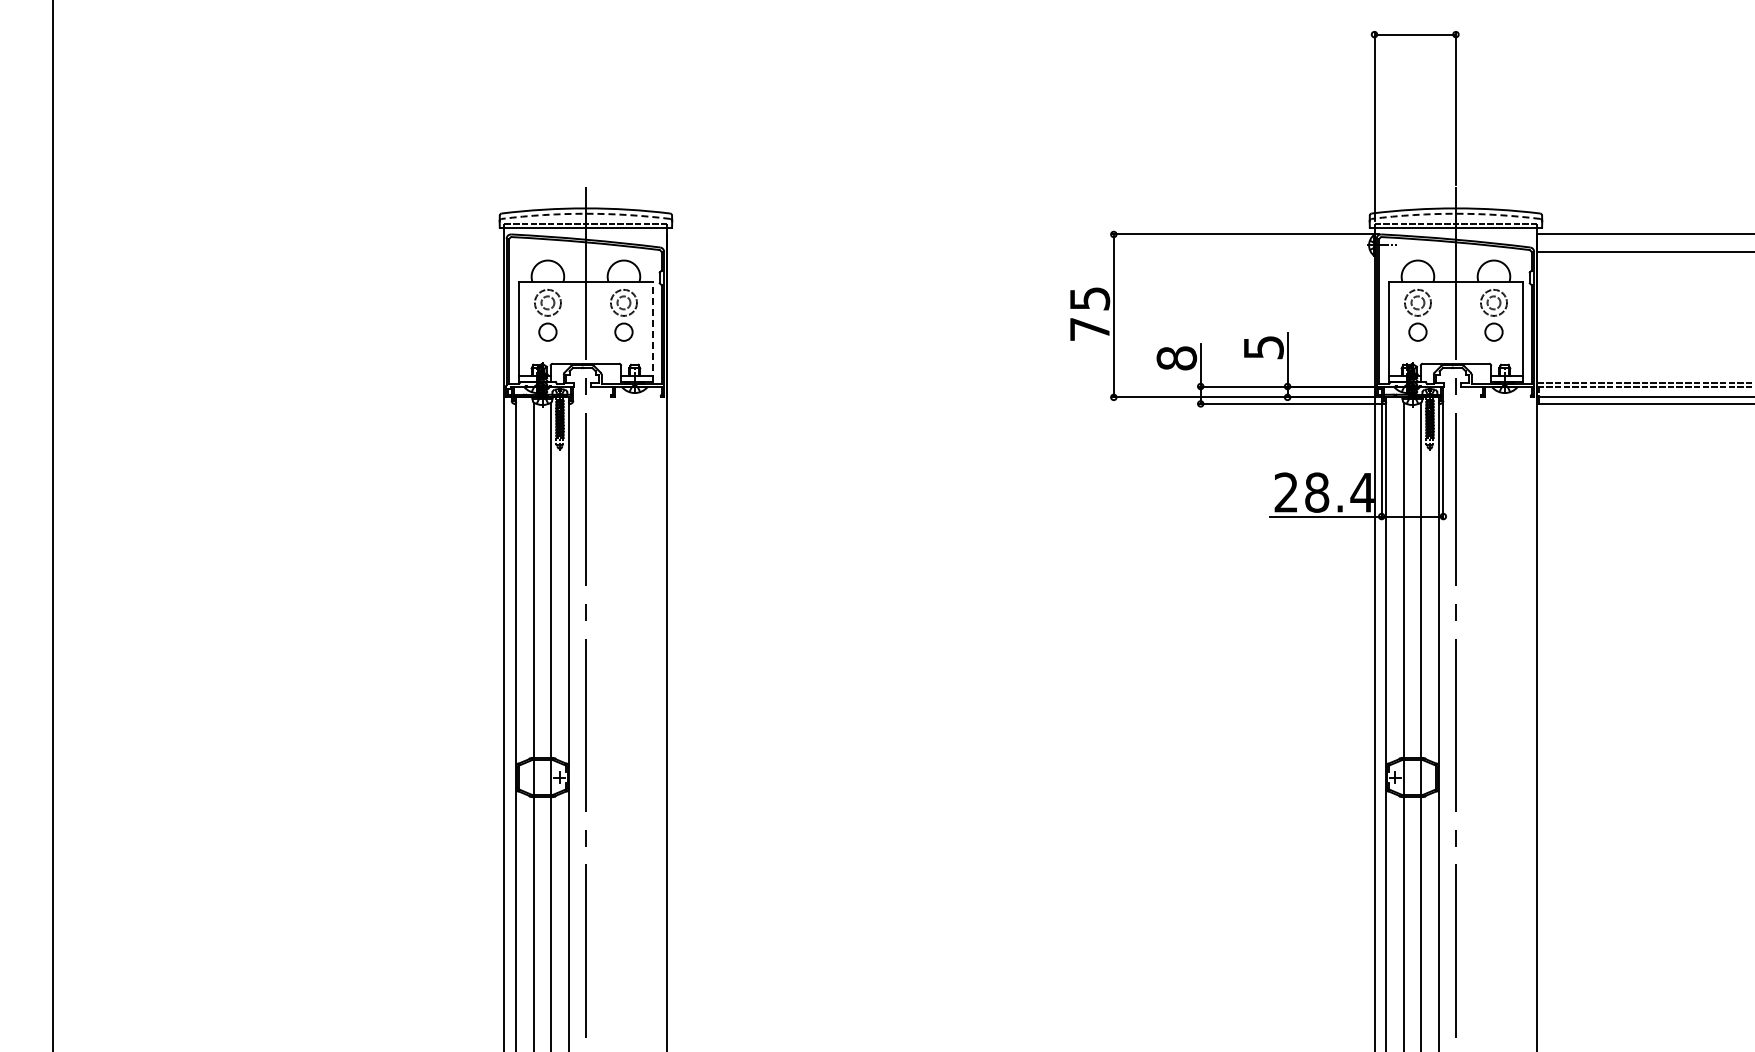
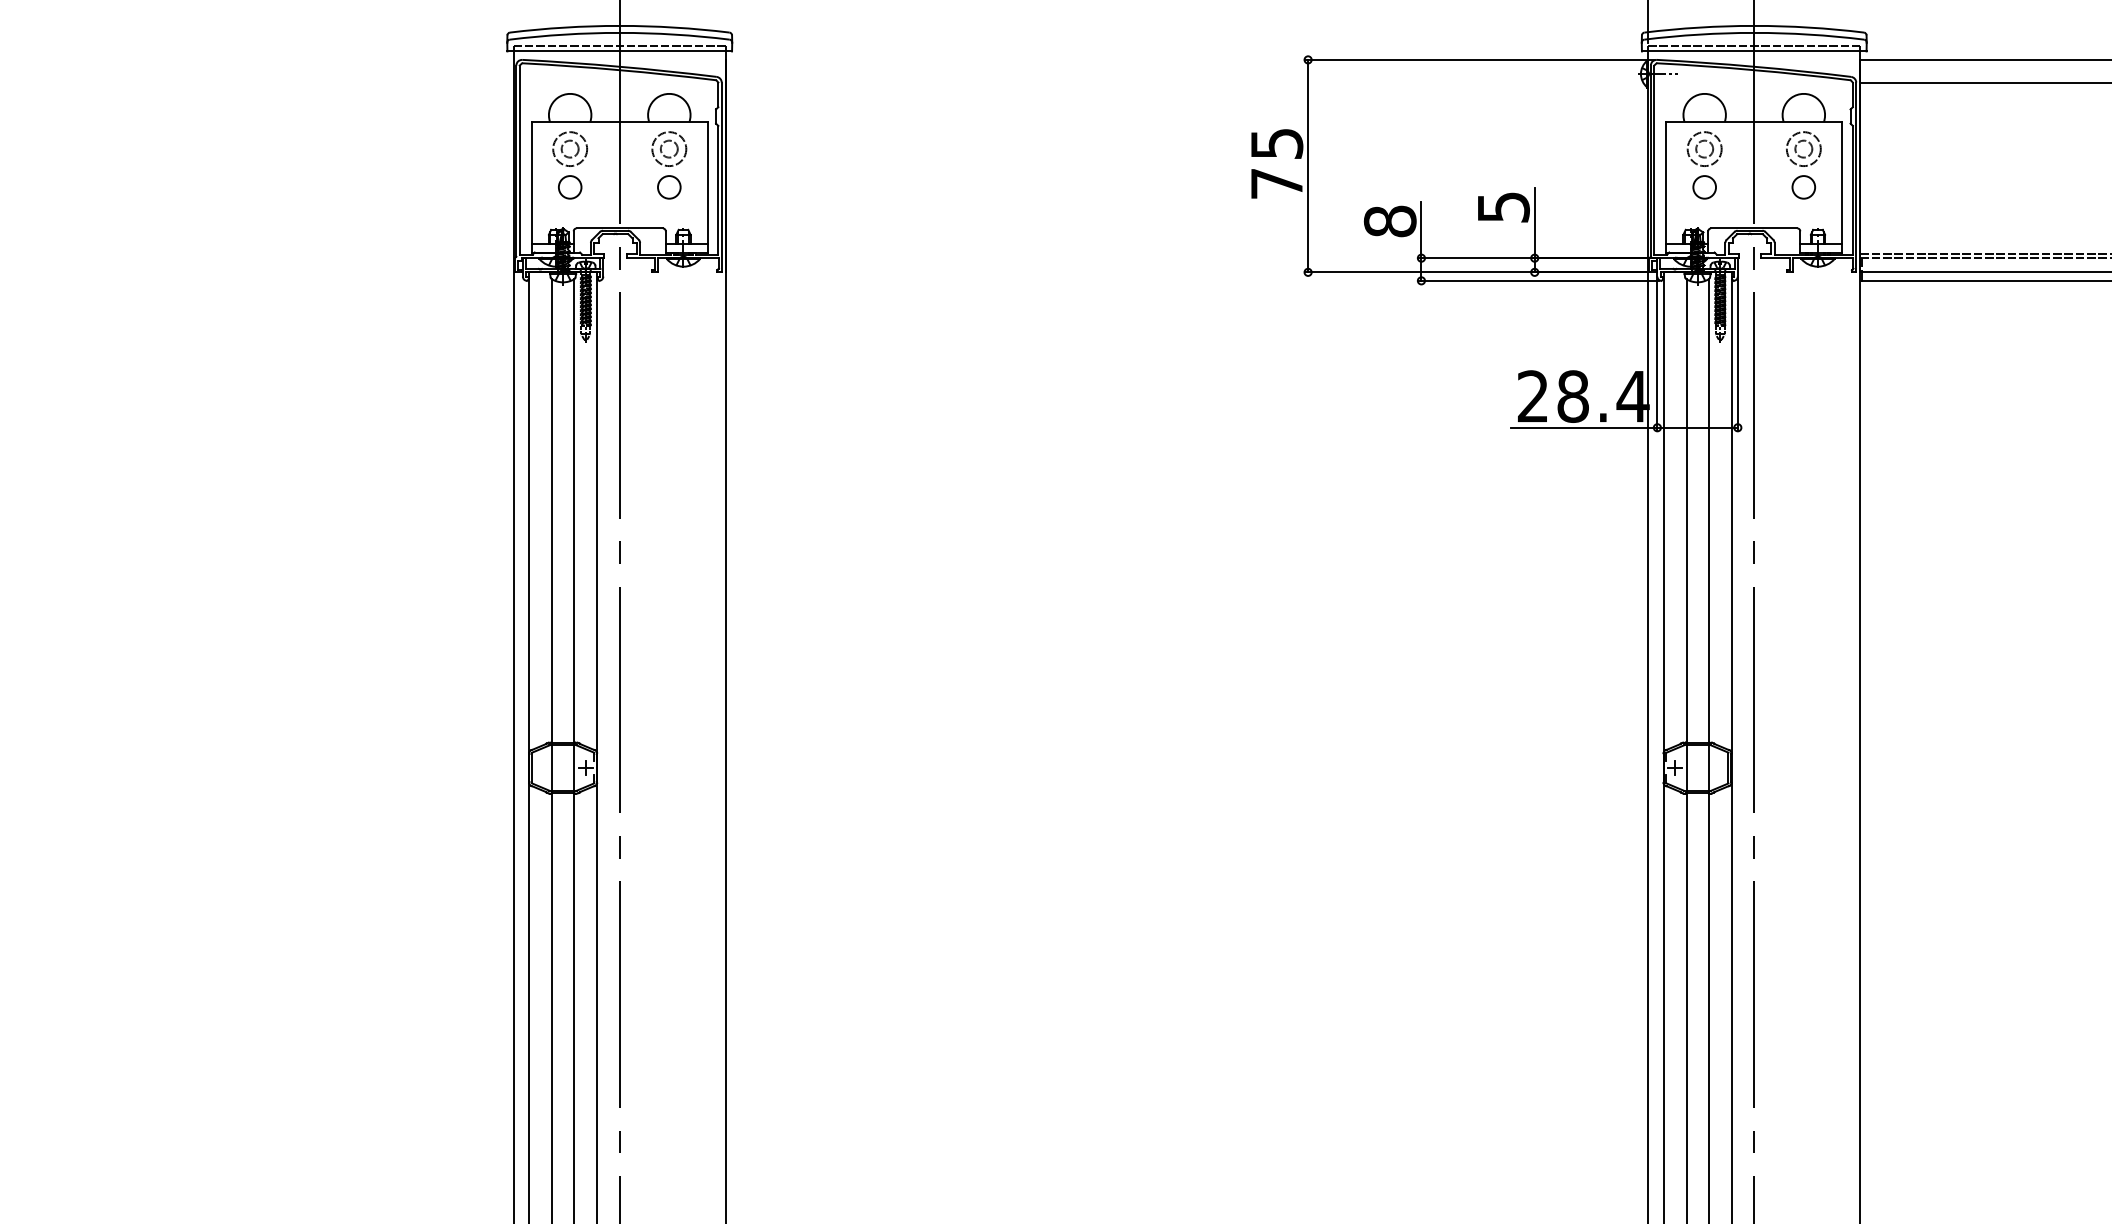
arc: (585, 213) -> (619, 32), dashed -> solid
arc: (1455, 213) -> (1753, 32), dashed -> solid
line: (653, 332) -> (707, 187), dashed -> solid

